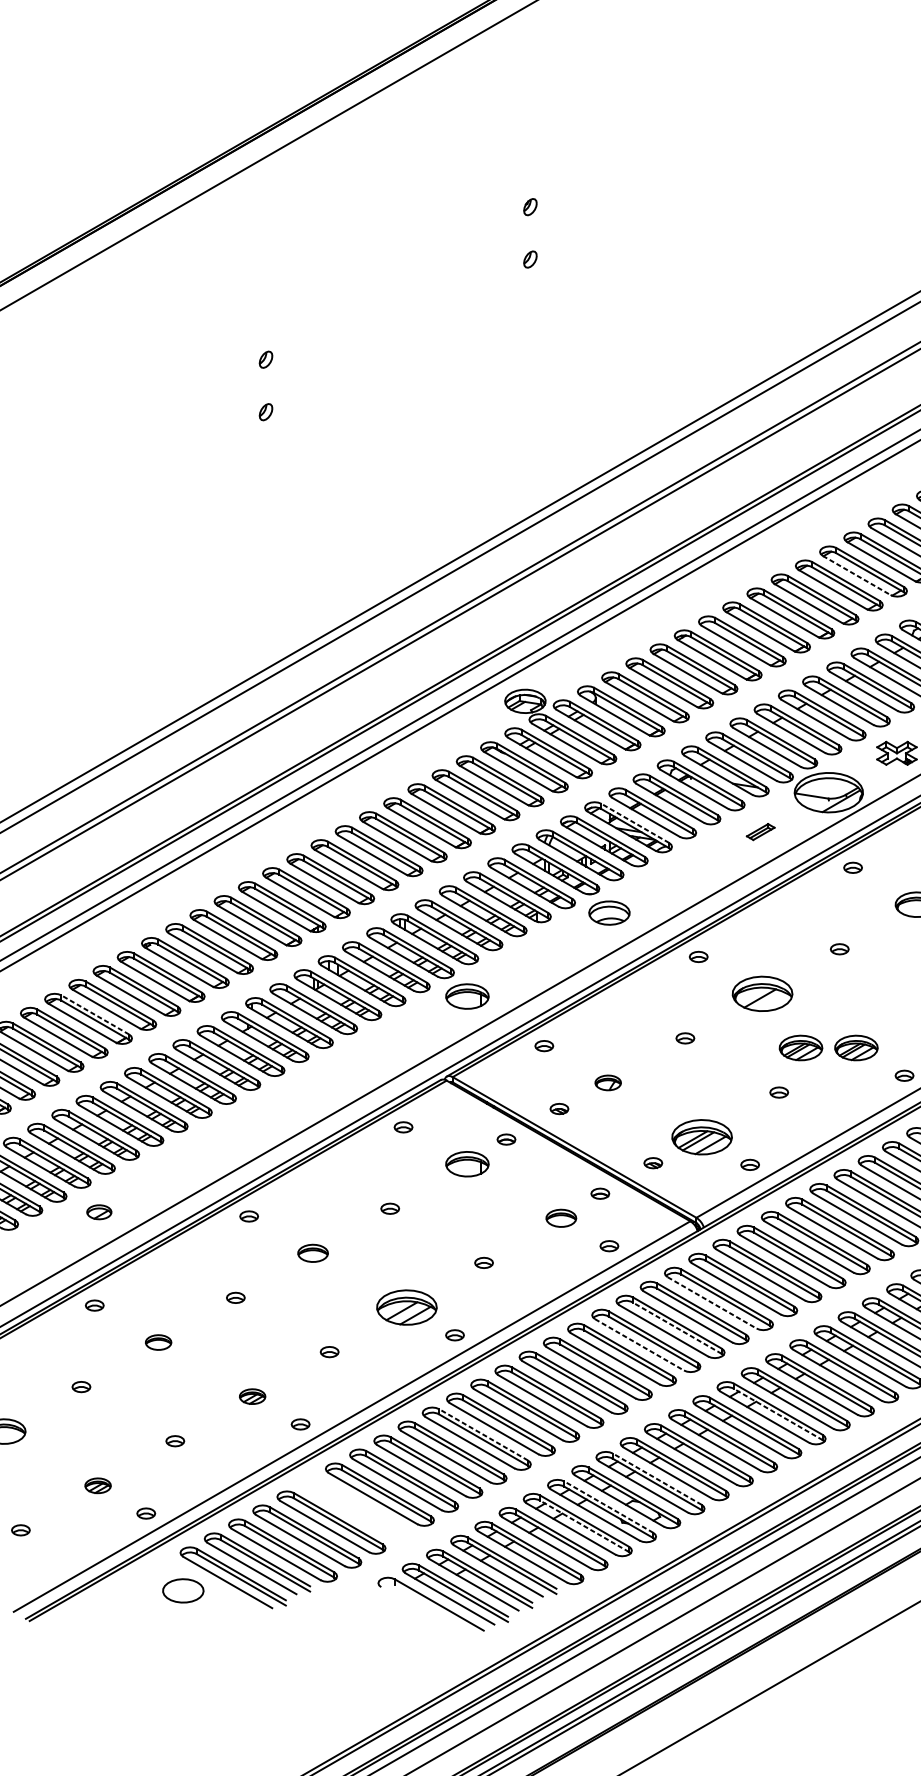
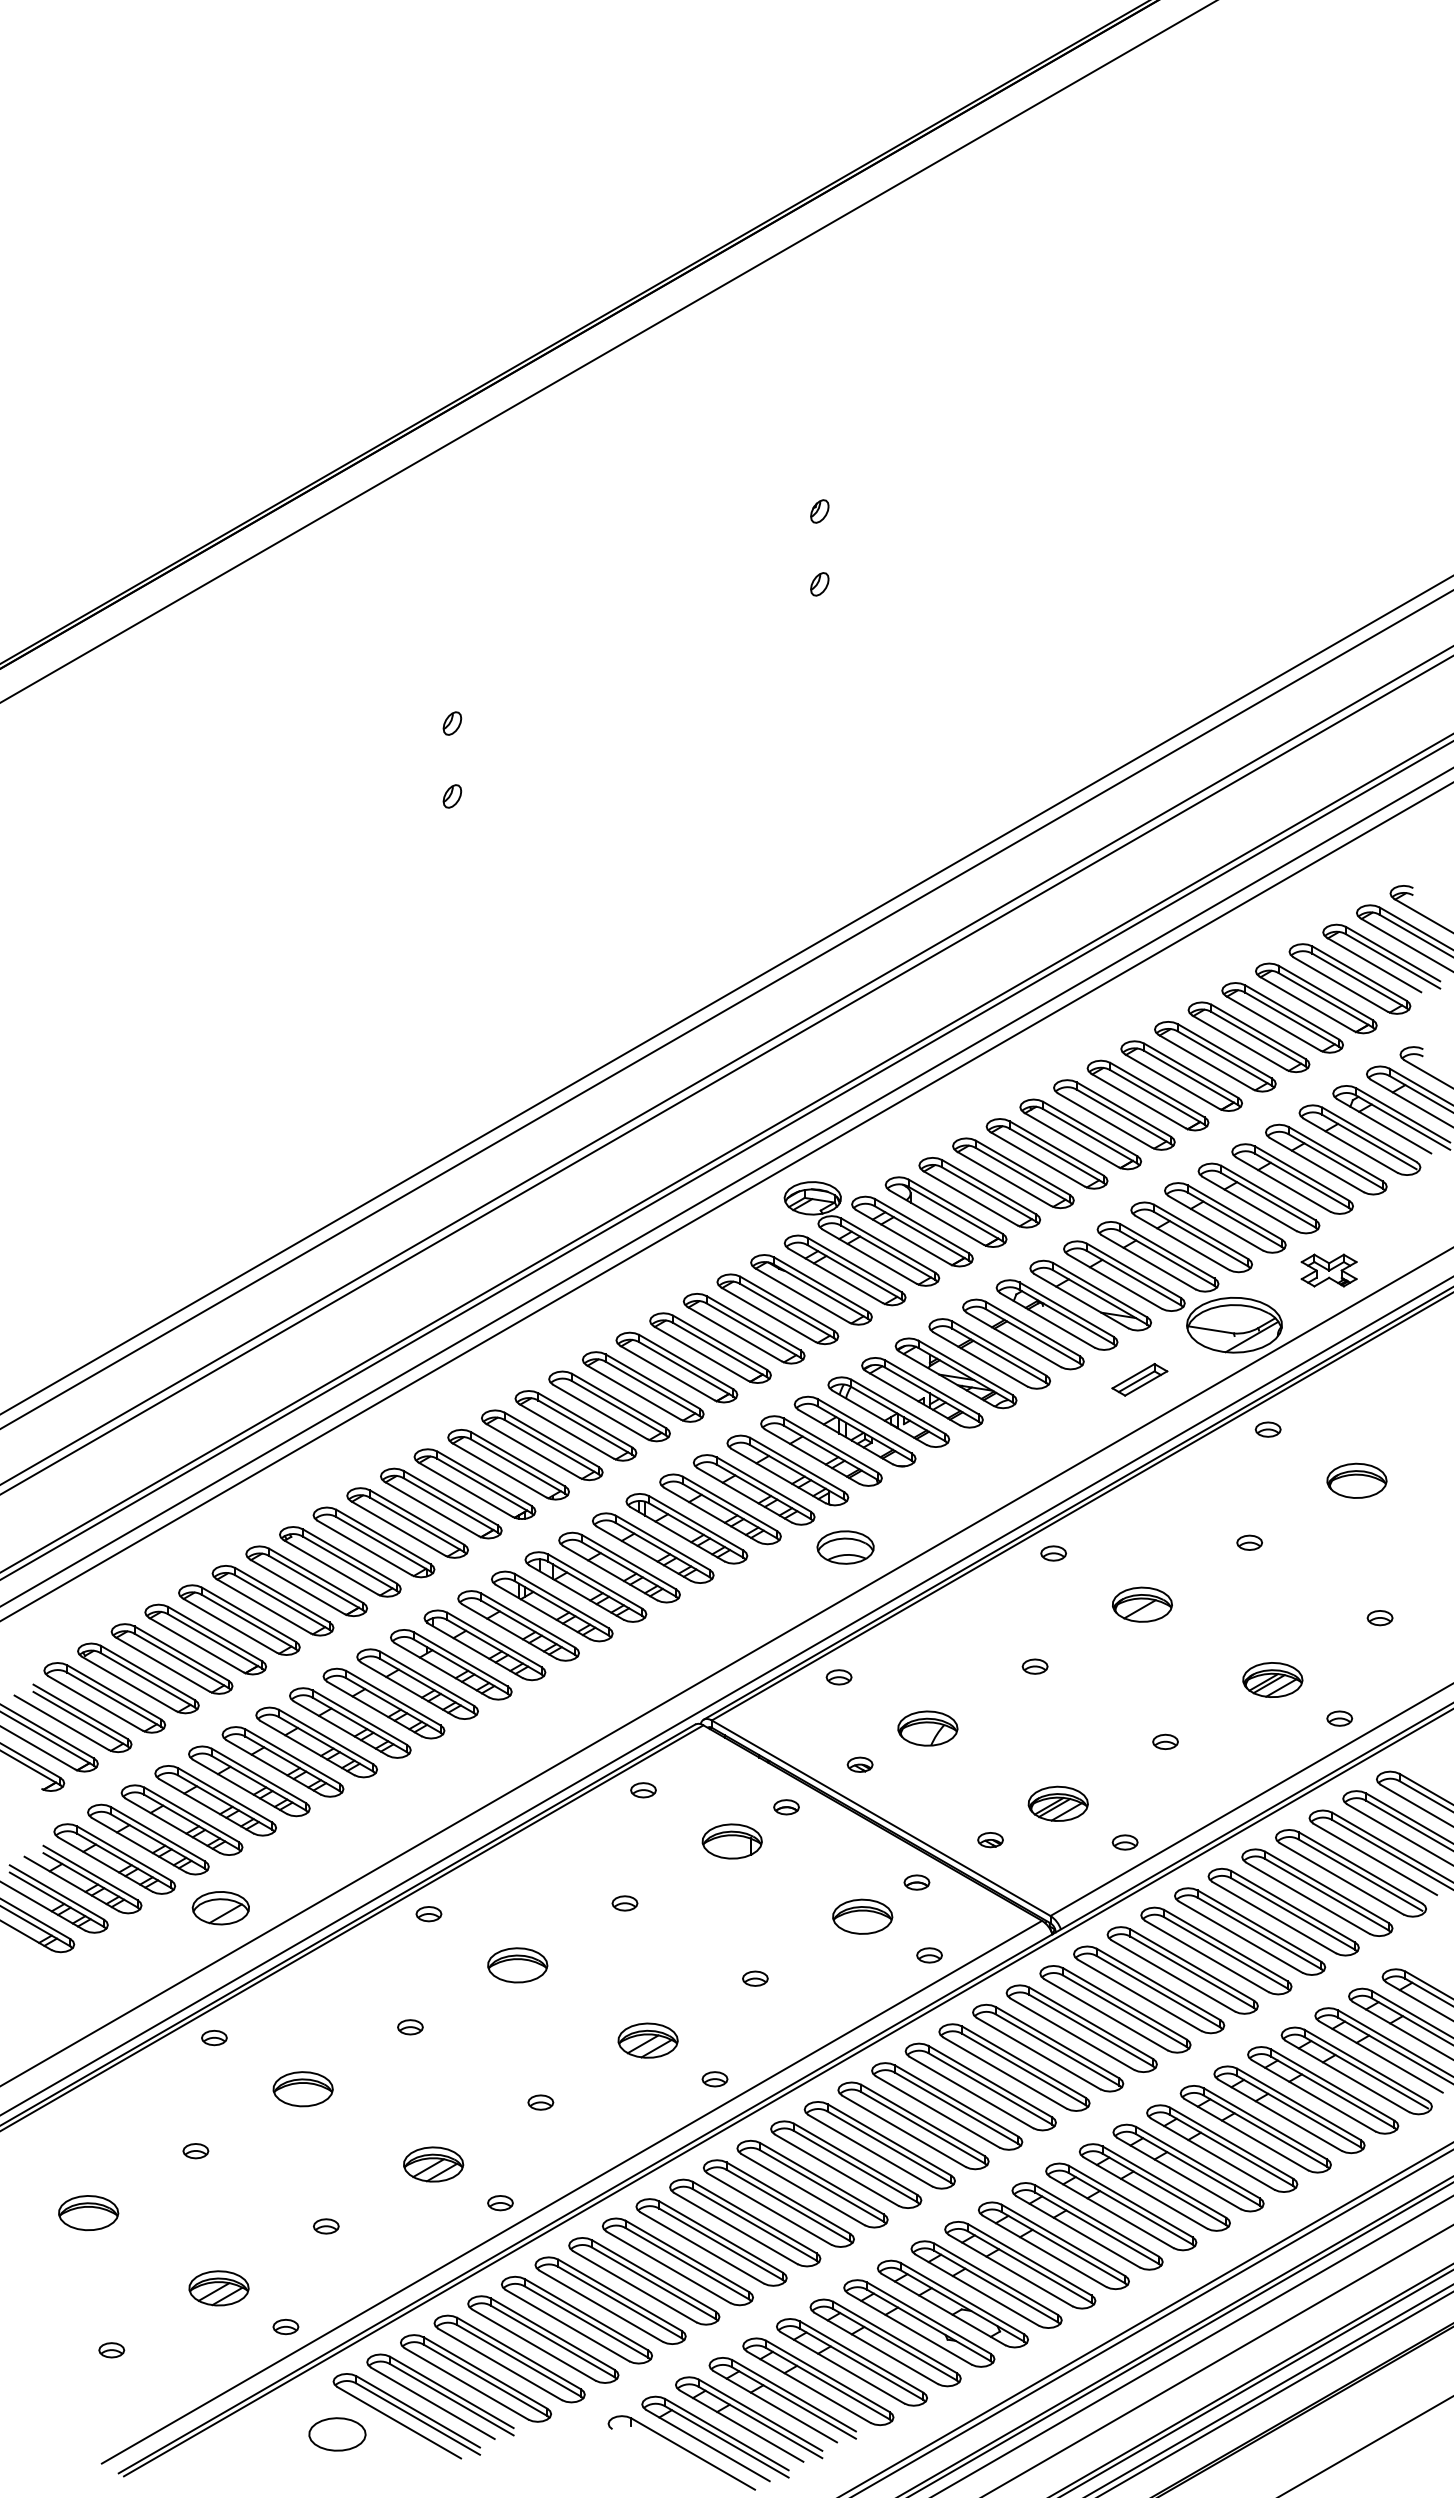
line: (856, 575) -> (1273, 1023), dashed -> solid
line: (635, 823) -> (965, 1367), dashed -> solid
part: (760, 831) -> (1139, 1379), size x1.43
part: (609, 913) -> (845, 1547), moved
part: (762, 993) -> (1142, 1604), size x0.71
part: (466, 996) -> (731, 1608), removed
line: (94, 1014) -> (214, 1633), dashed -> solid
part: (800, 1047) -> (1195, 1679), removed
part: (607, 1082) -> (927, 1728), size x1.67
part: (701, 1136) -> (1057, 1803), size x0.71
part: (99, 1212) -> (220, 1908), size x1.67
part: (561, 1218) -> (862, 1916), size x1.43
part: (312, 1253) -> (517, 1965), size x1.43
line: (712, 1303) -> (1072, 2034), dashed -> solid
part: (406, 1307) -> (647, 2040), size x0.71
line: (676, 1328) -> (1023, 2069), dashed -> solid
part: (158, 1342) -> (302, 2089), size x1.67
line: (639, 1344) -> (971, 2092), dashed -> solid
part: (252, 1396) -> (433, 2164), size x1.67
line: (777, 1414) -> (1163, 2189), dashed -> solid
line: (483, 1434) -> (754, 2217), dashed -> solid
line: (656, 1478) -> (995, 2278), dashed -> solid
part: (97, 1485) -> (218, 2288), size x1.67
line: (608, 1506) -> (928, 2317), dashed -> solid
part: (355, 1508) -> (576, 2319), added
line: (584, 1526) -> (894, 2344), dashed -> solid

